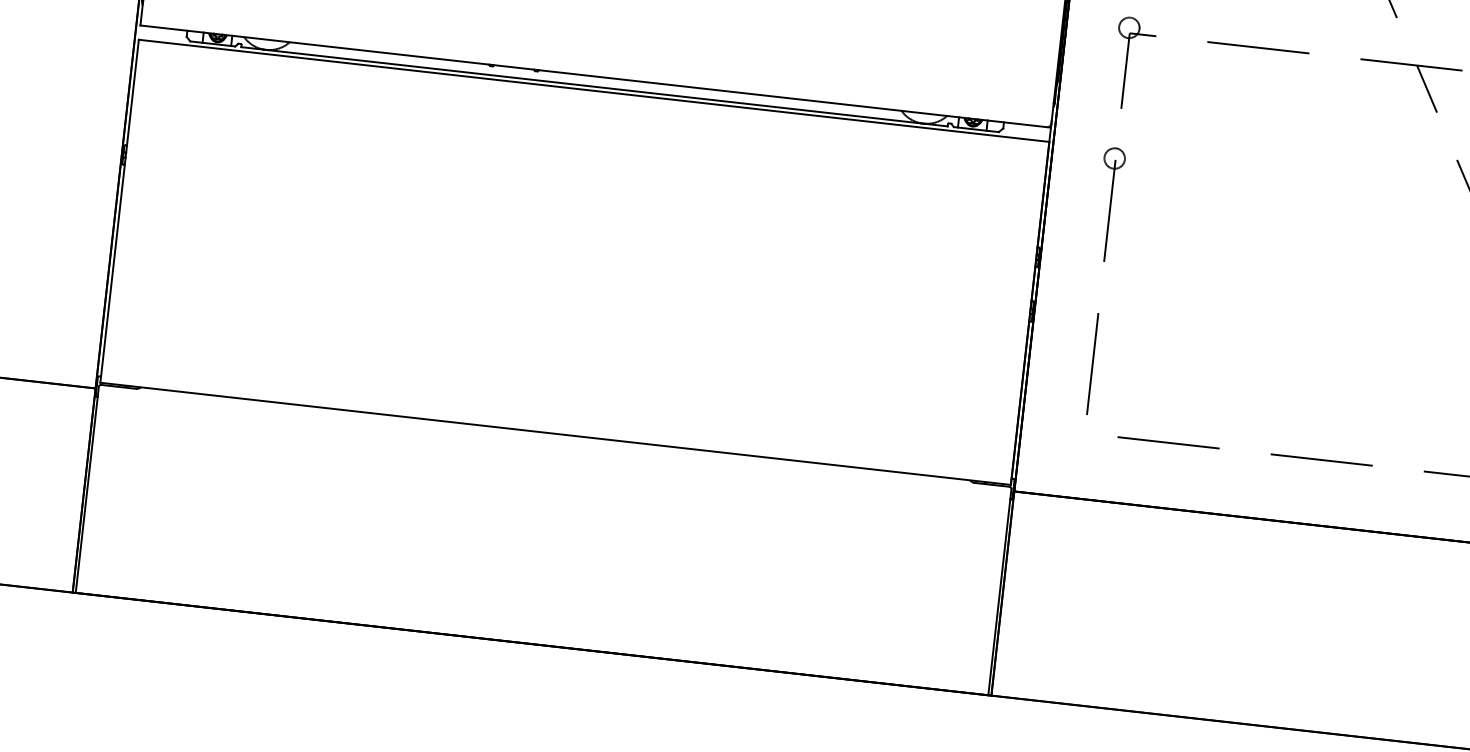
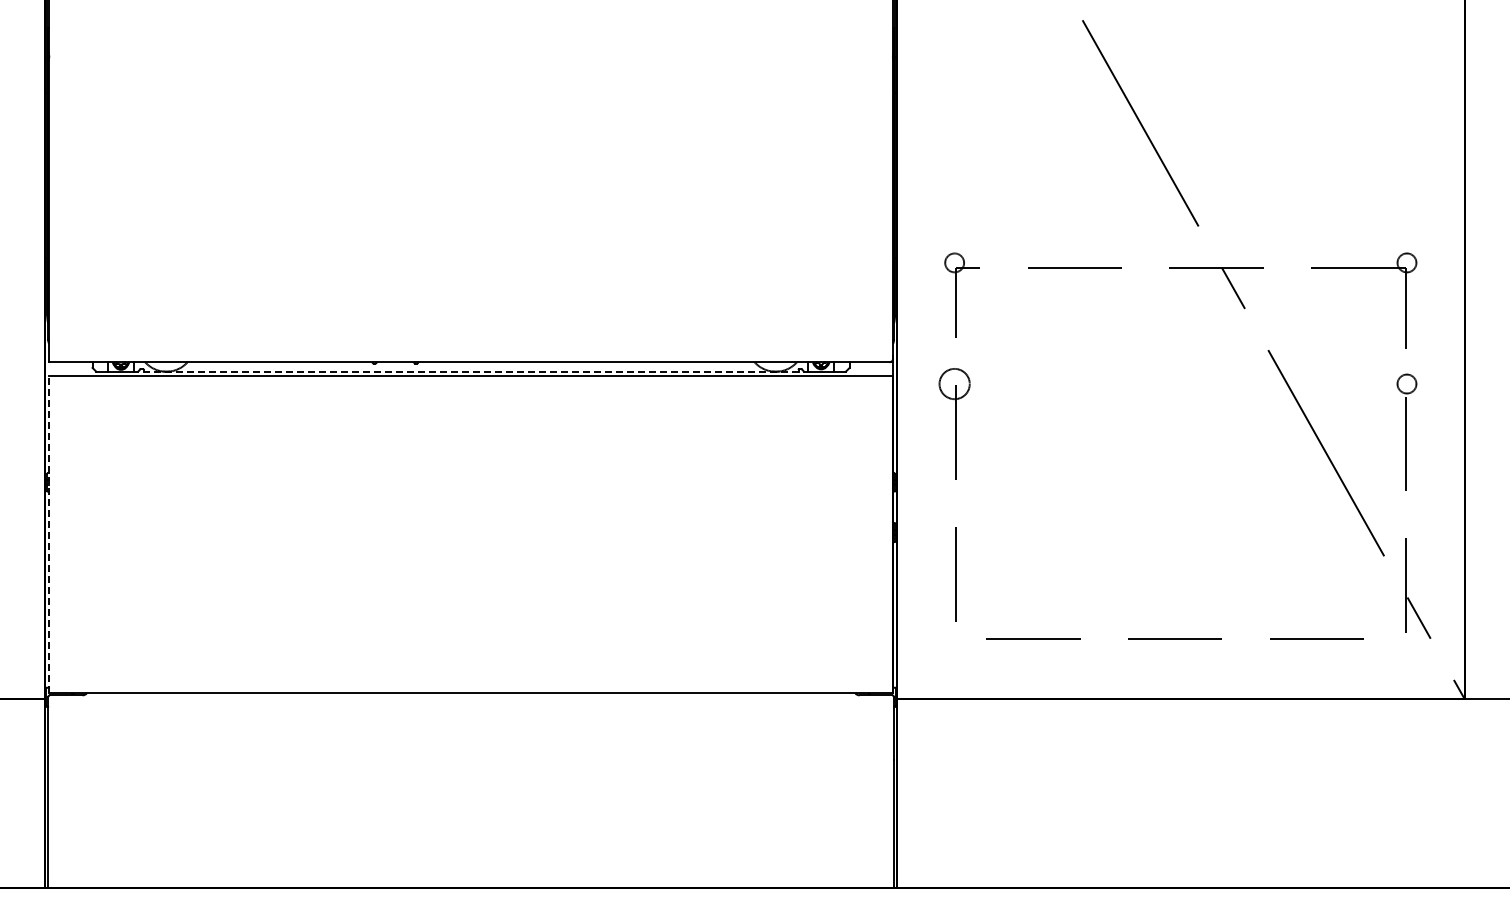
line: (593, 86) -> (470, 371), solid -> dashed
circle: (1114, 157) -> (954, 383), size x1.6
line: (120, 211) -> (49, 534), solid -> dashed

